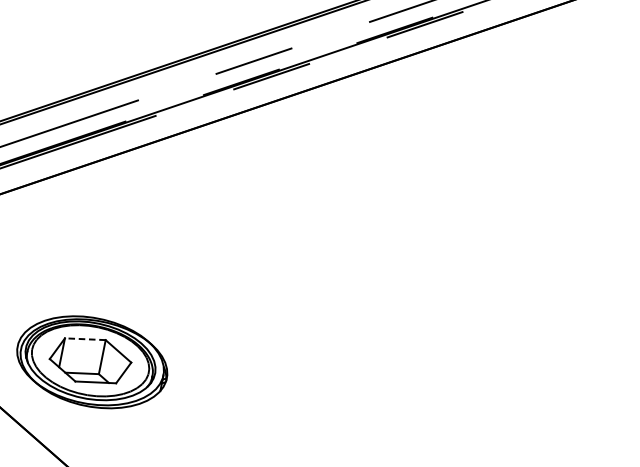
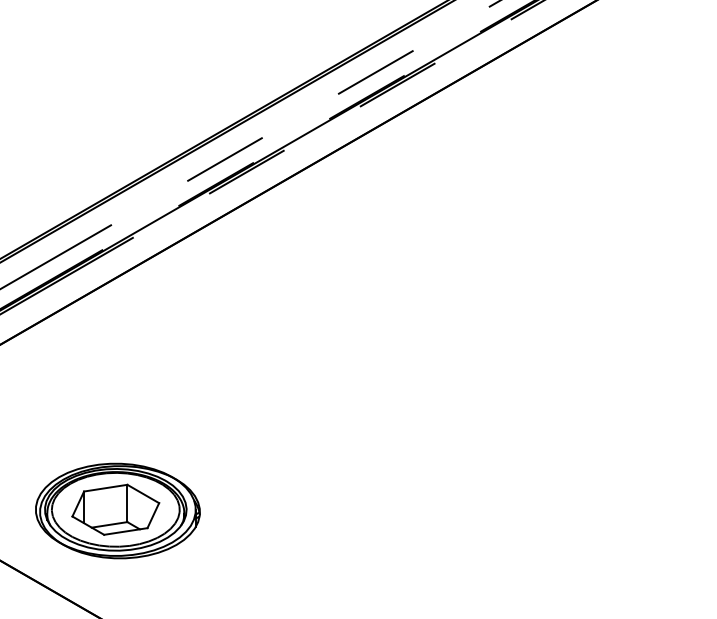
line: (85, 339) -> (105, 488), dashed -> solid

